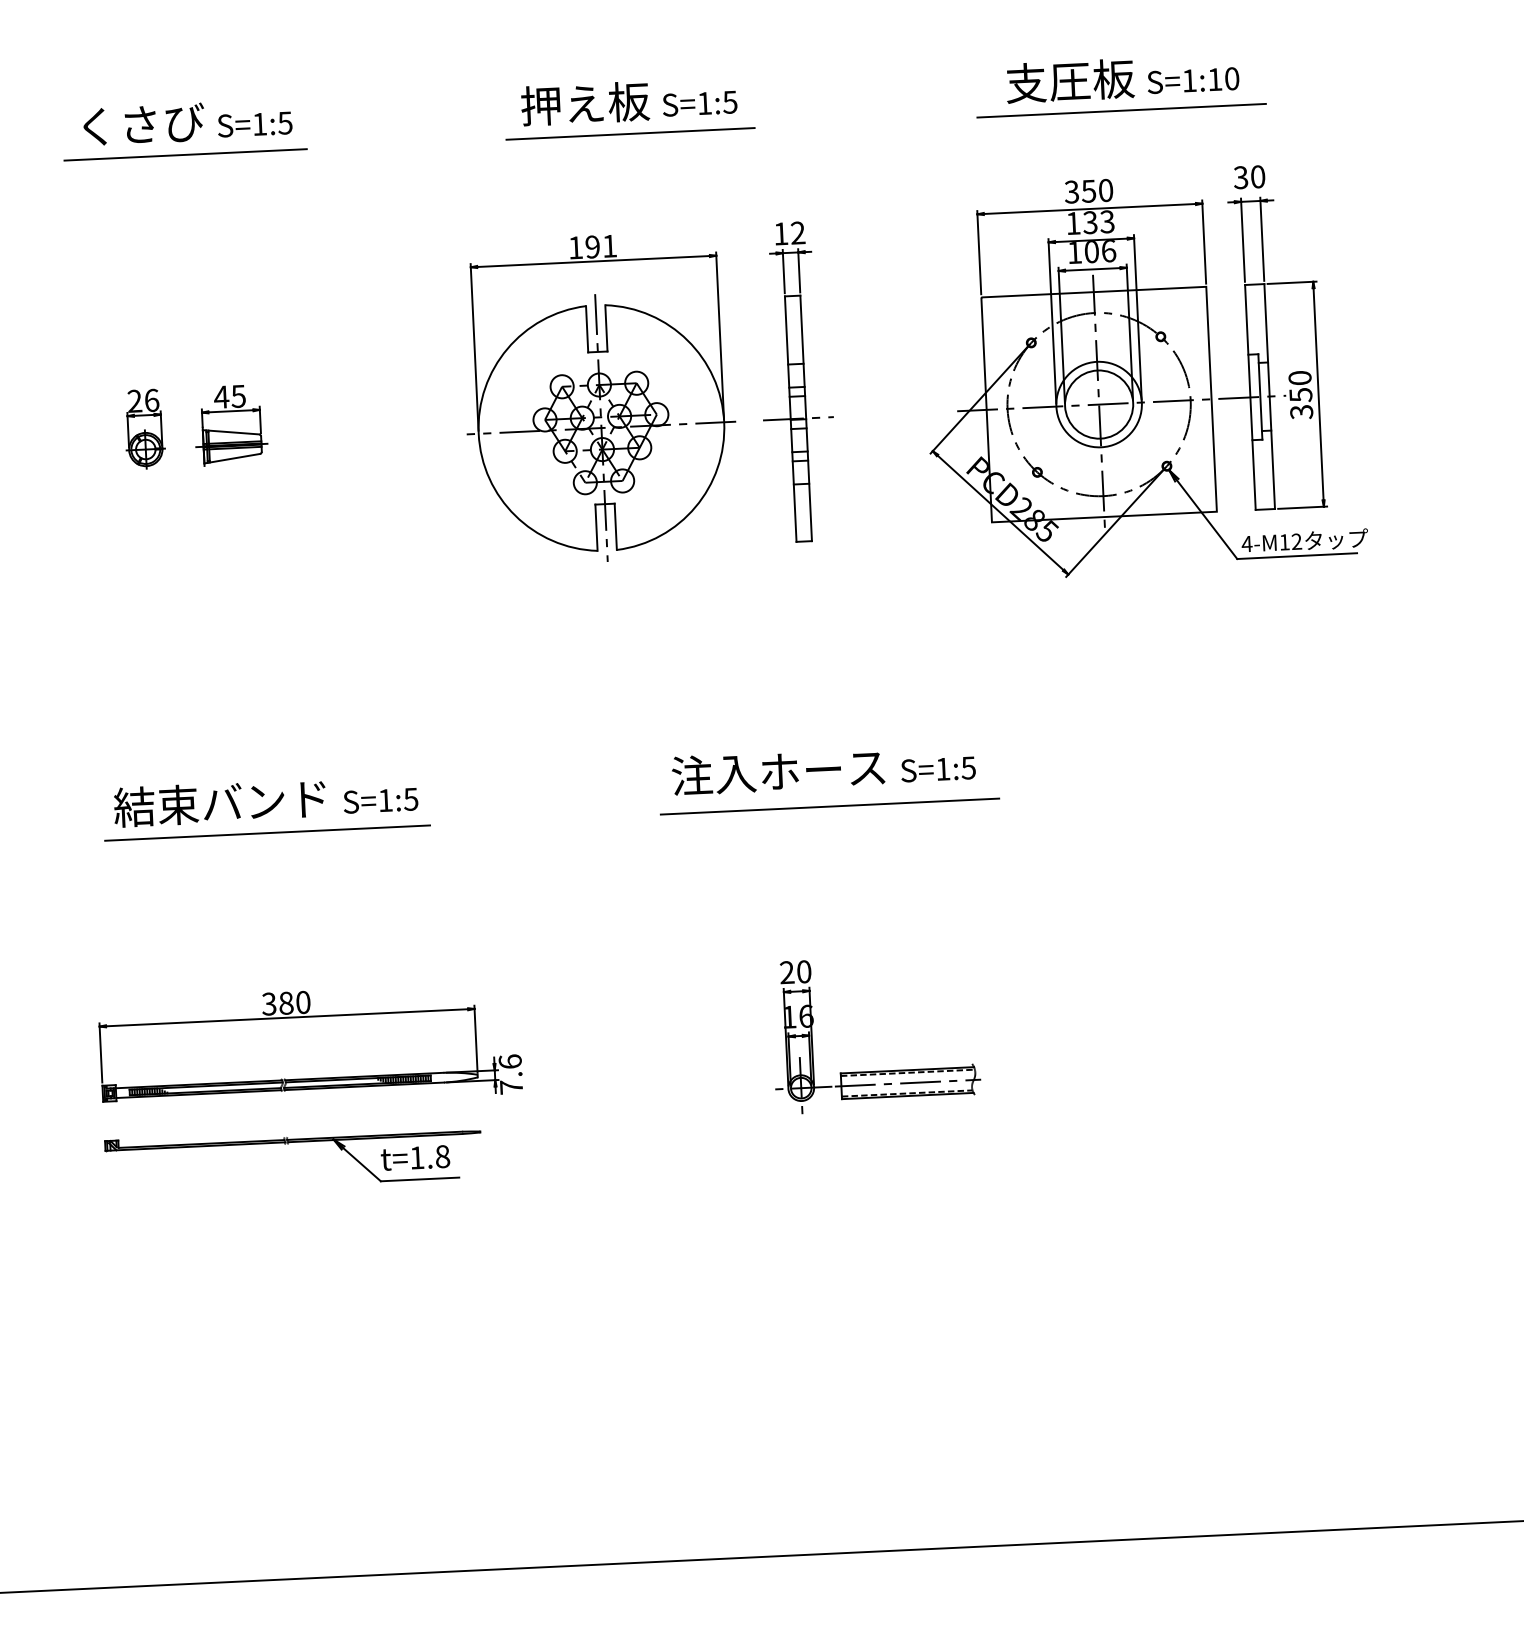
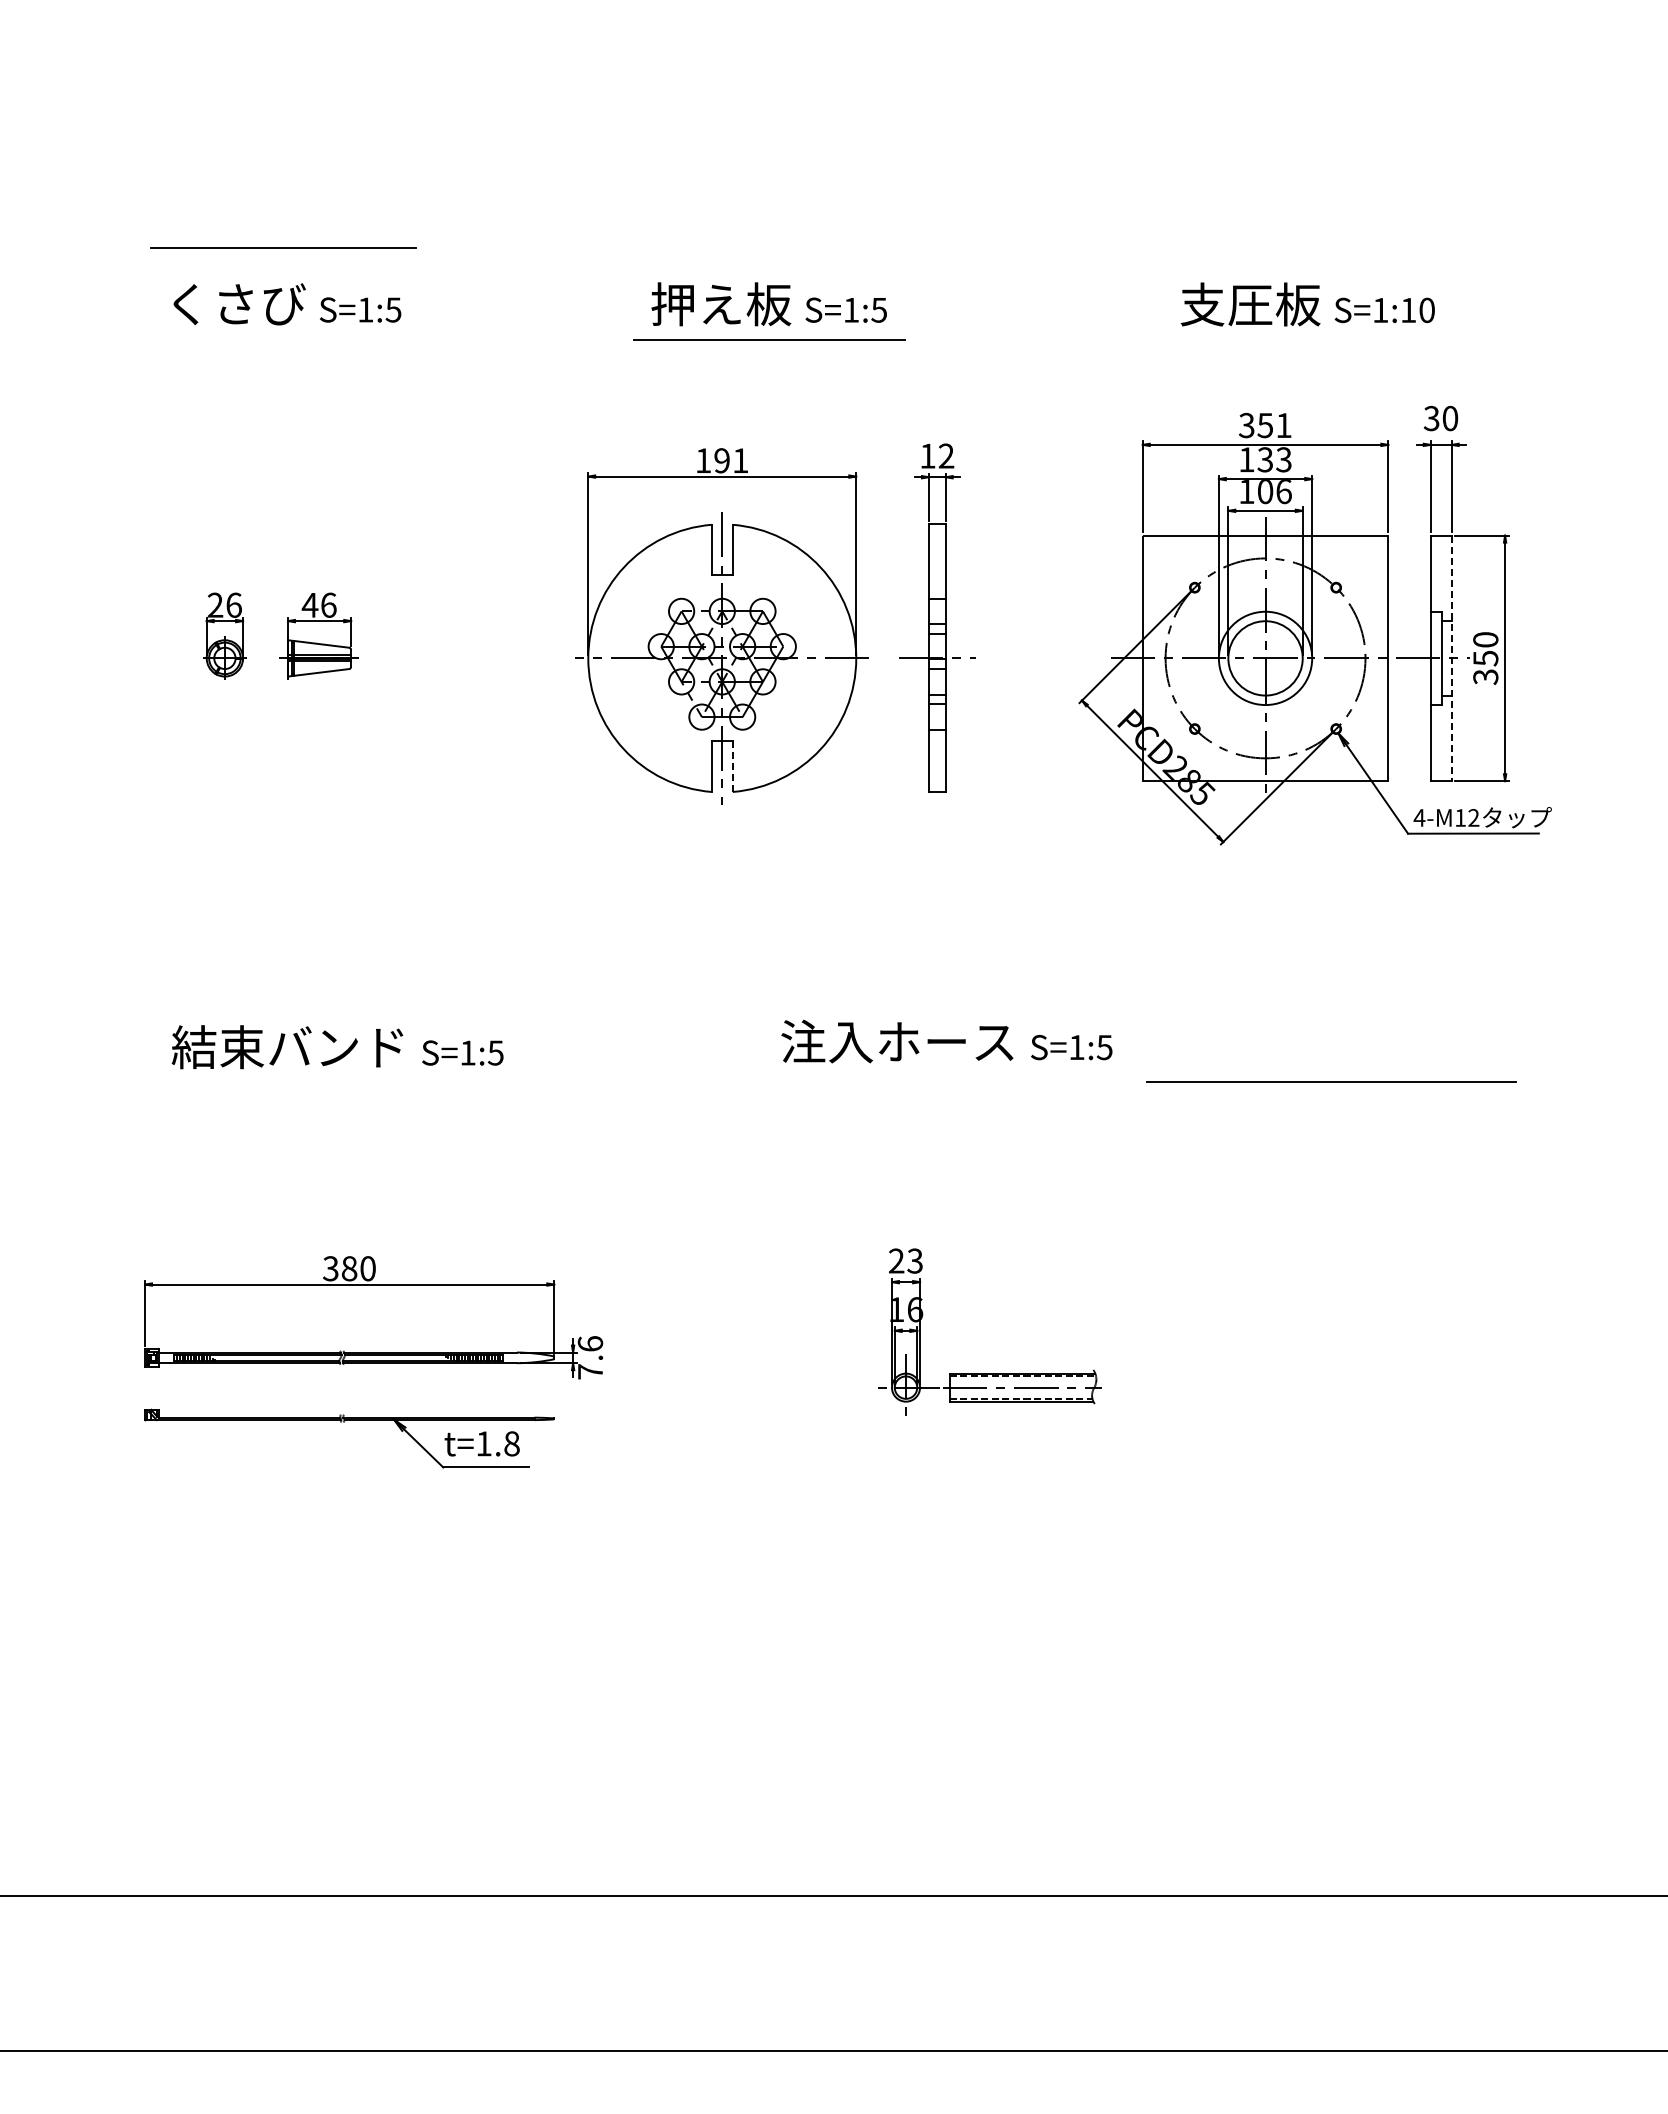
line: (1121, 110) -> (1304, 339), removed
line: (185, 154) -> (283, 247), moved
text: (1105, 190) -> (1283, 425), 350 -> 351
text: (238, 395) -> (328, 604), 45 -> 46
line: (1269, 396) -> (1451, 658), solid -> dashed
line: (615, 527) -> (732, 767), solid -> dashed
line: (829, 805) -> (1331, 1081), moved
line: (267, 833) -> (337, 1082), removed
text: (803, 971) -> (914, 1260), 20 -> 23

